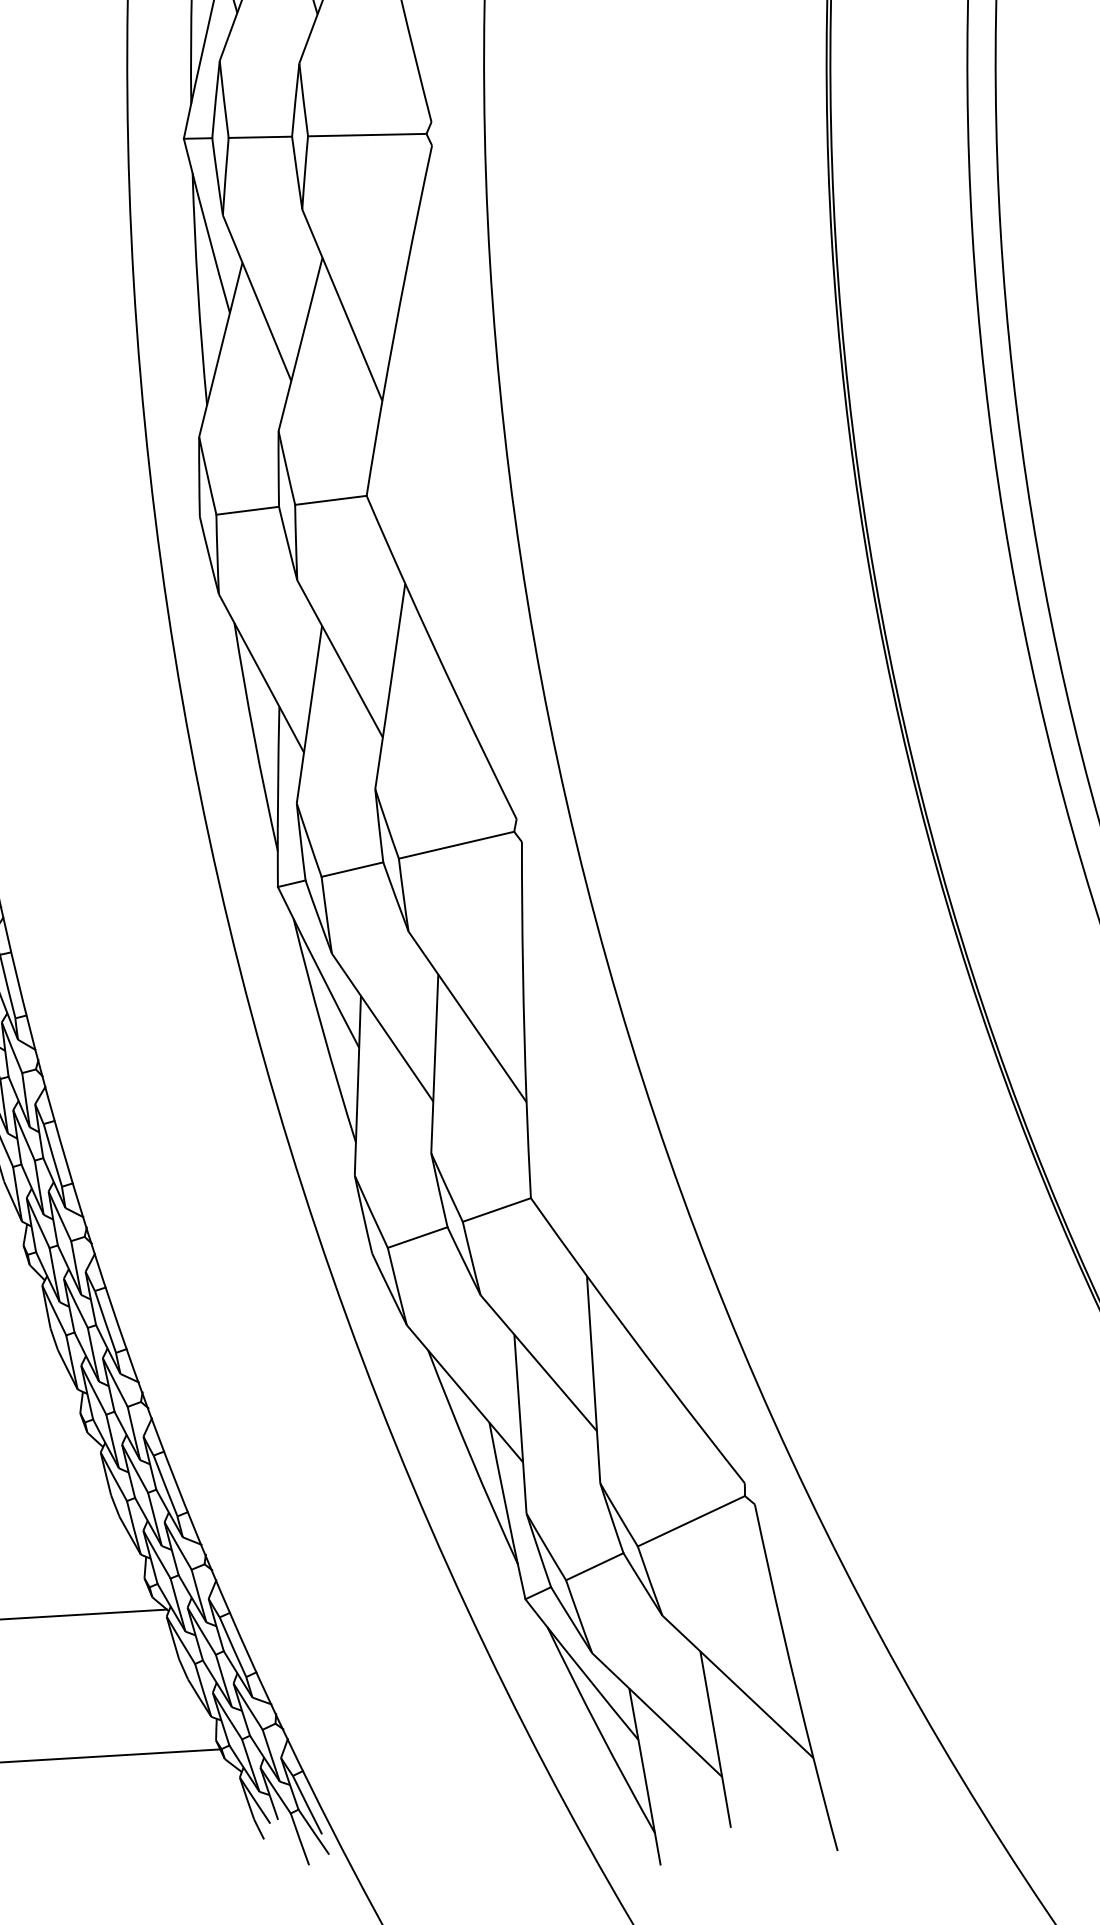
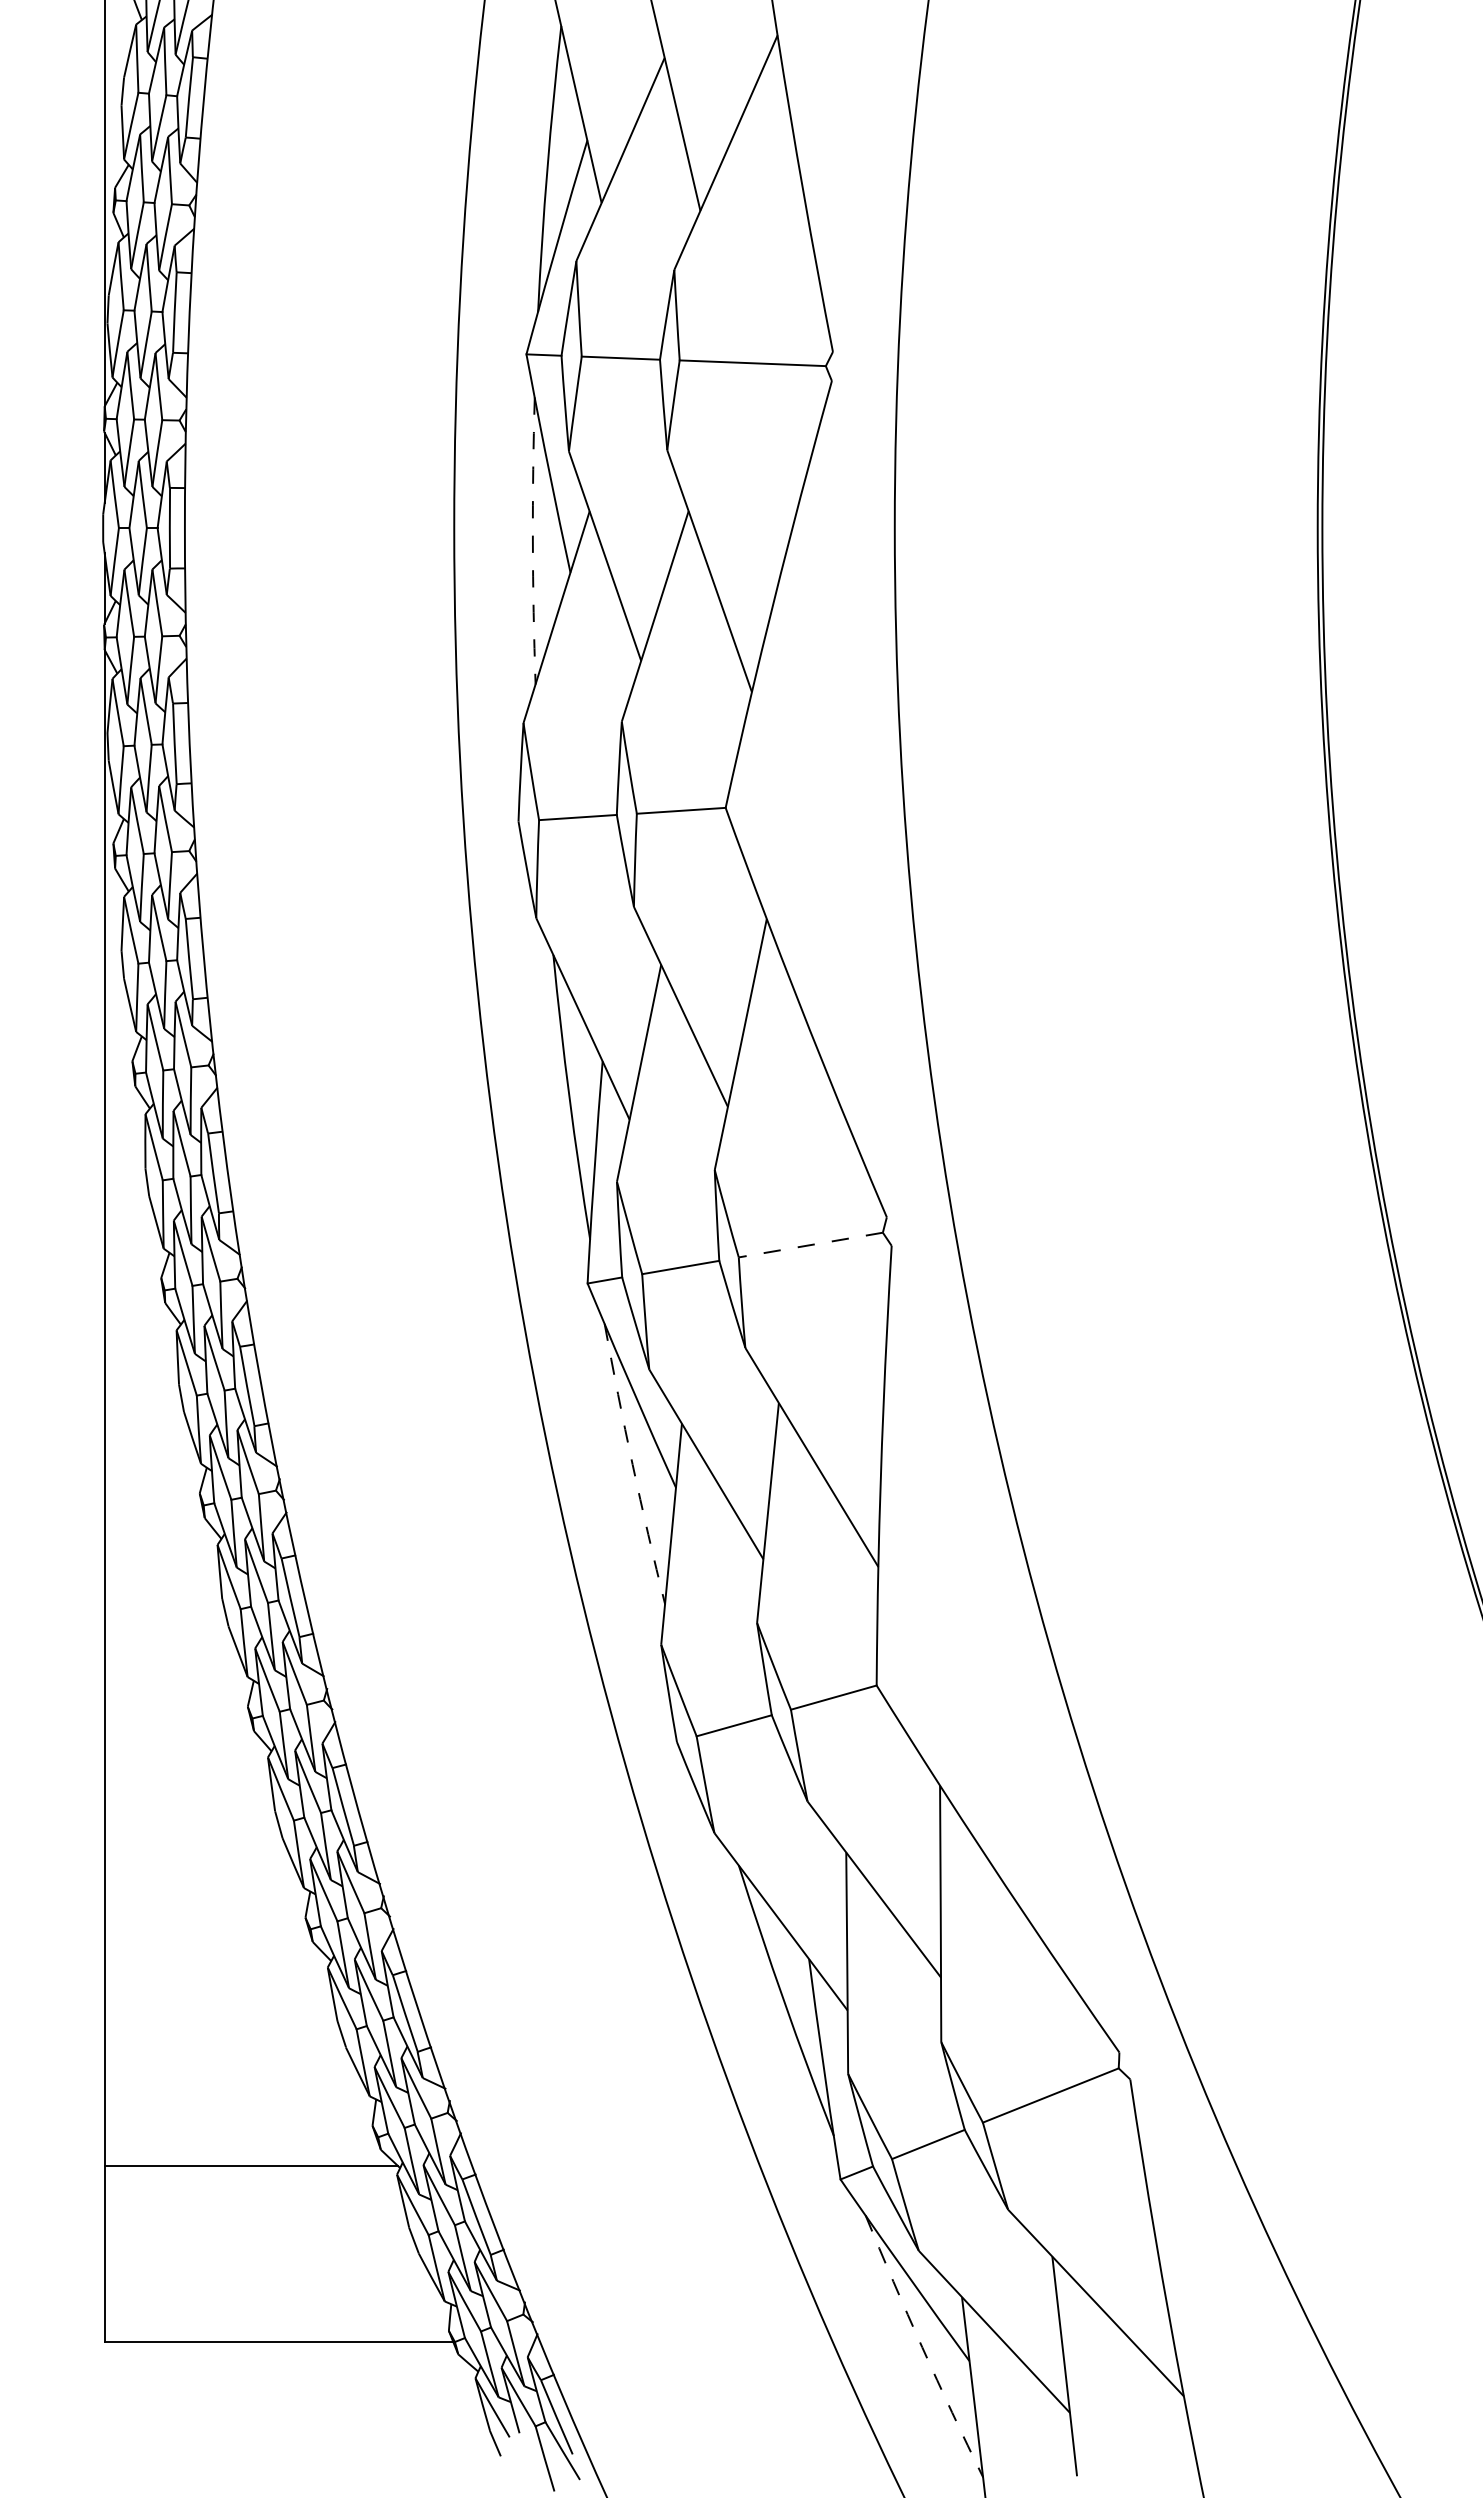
arc: (197, 289) -> (532, 541), solid -> dashed
line: (456, 845) -> (810, 1245), solid -> dashed
arc: (322, 1031) -> (632, 1464), solid -> dashed
arc: (599, 1731) -> (922, 2347), solid -> dashed

